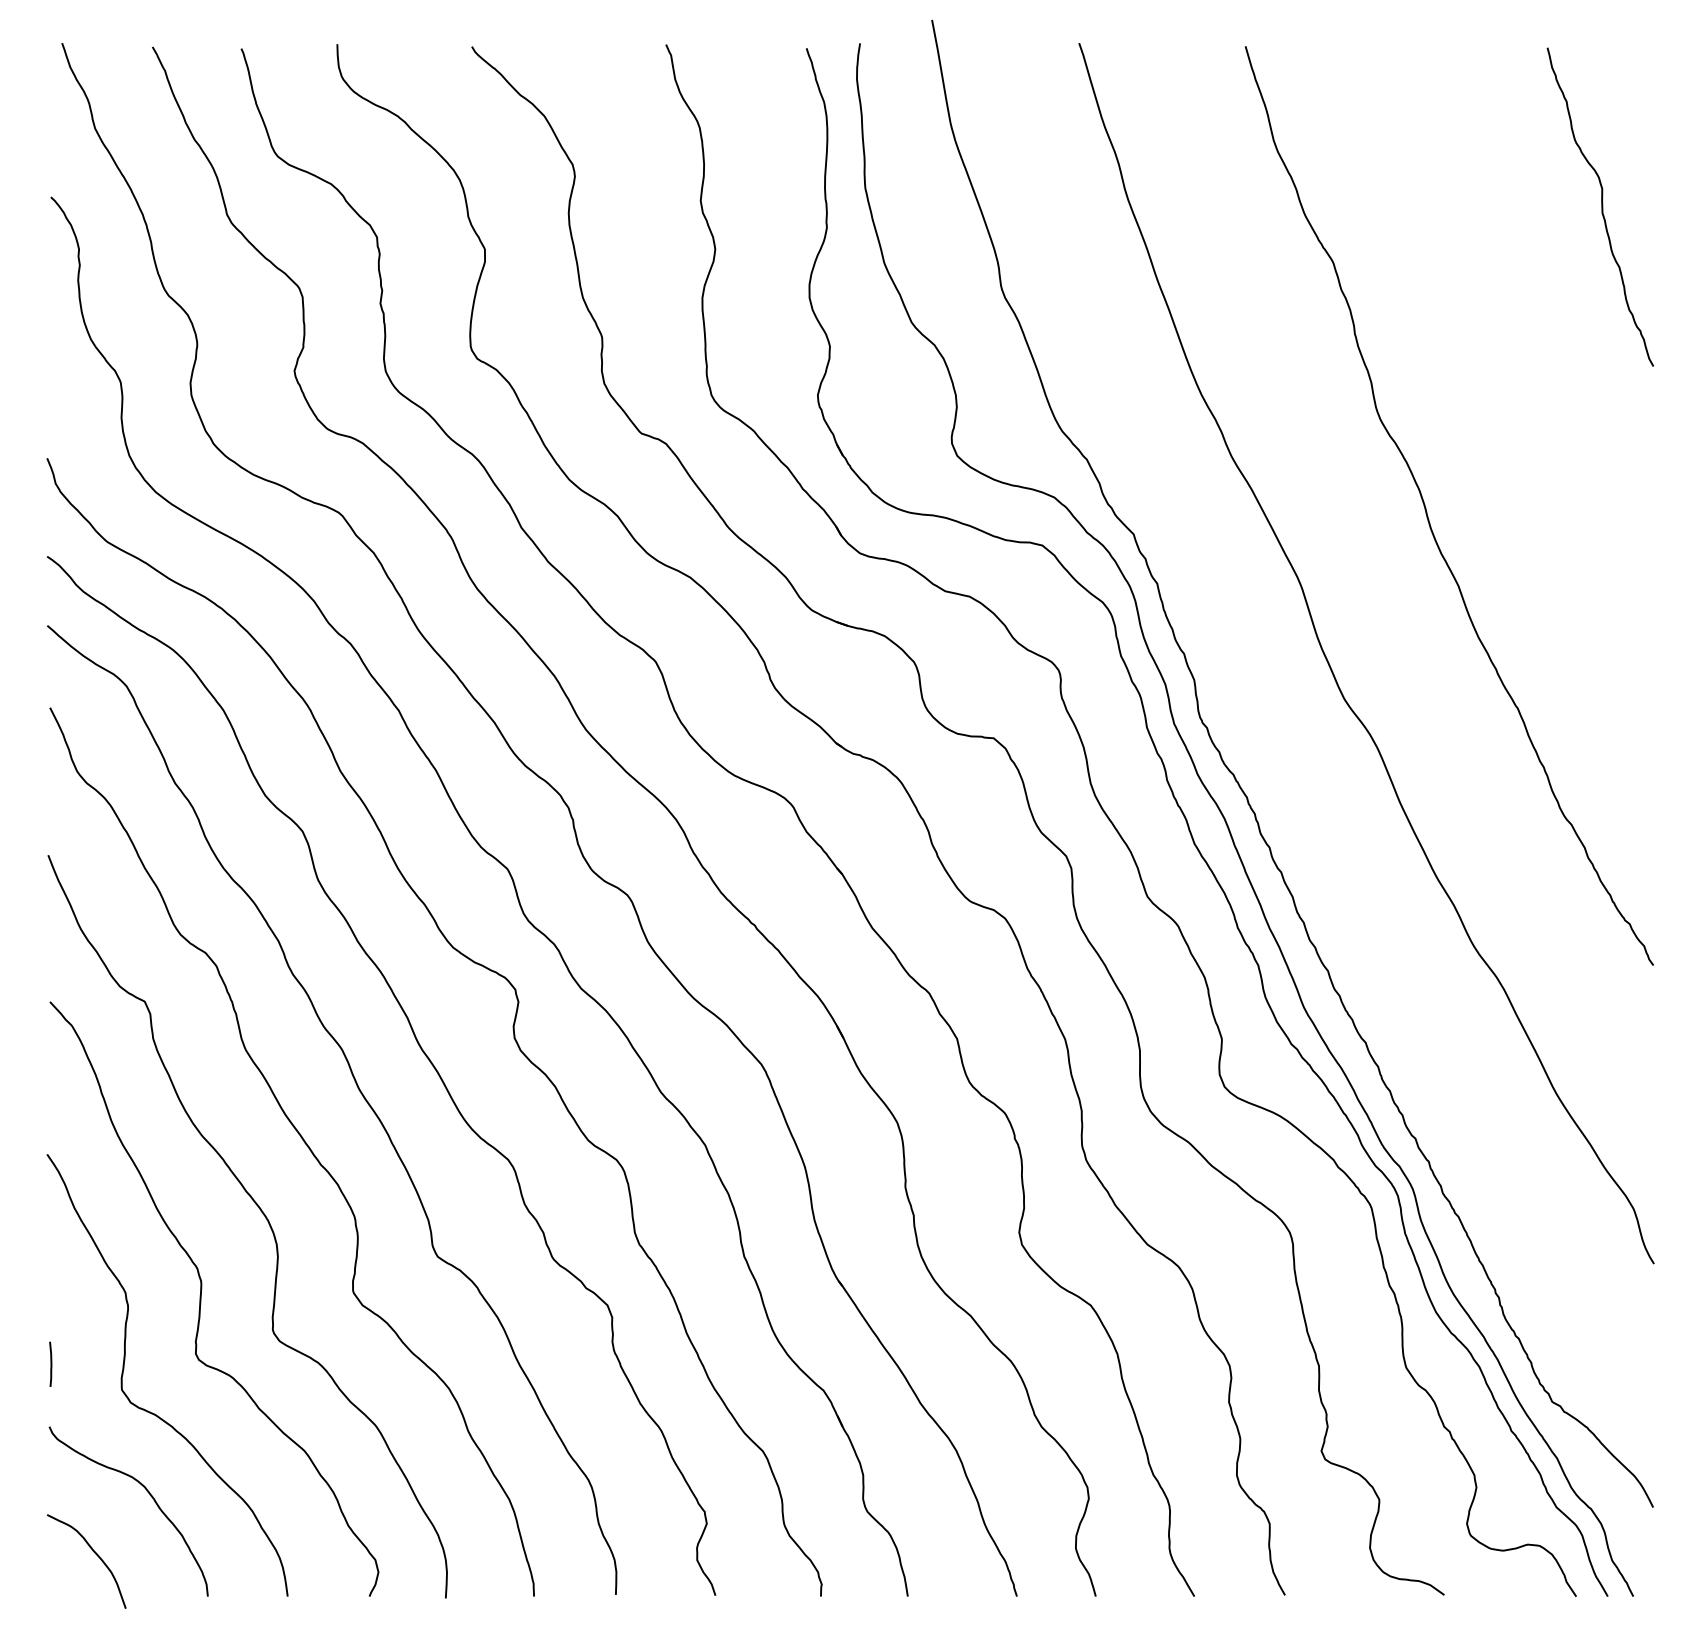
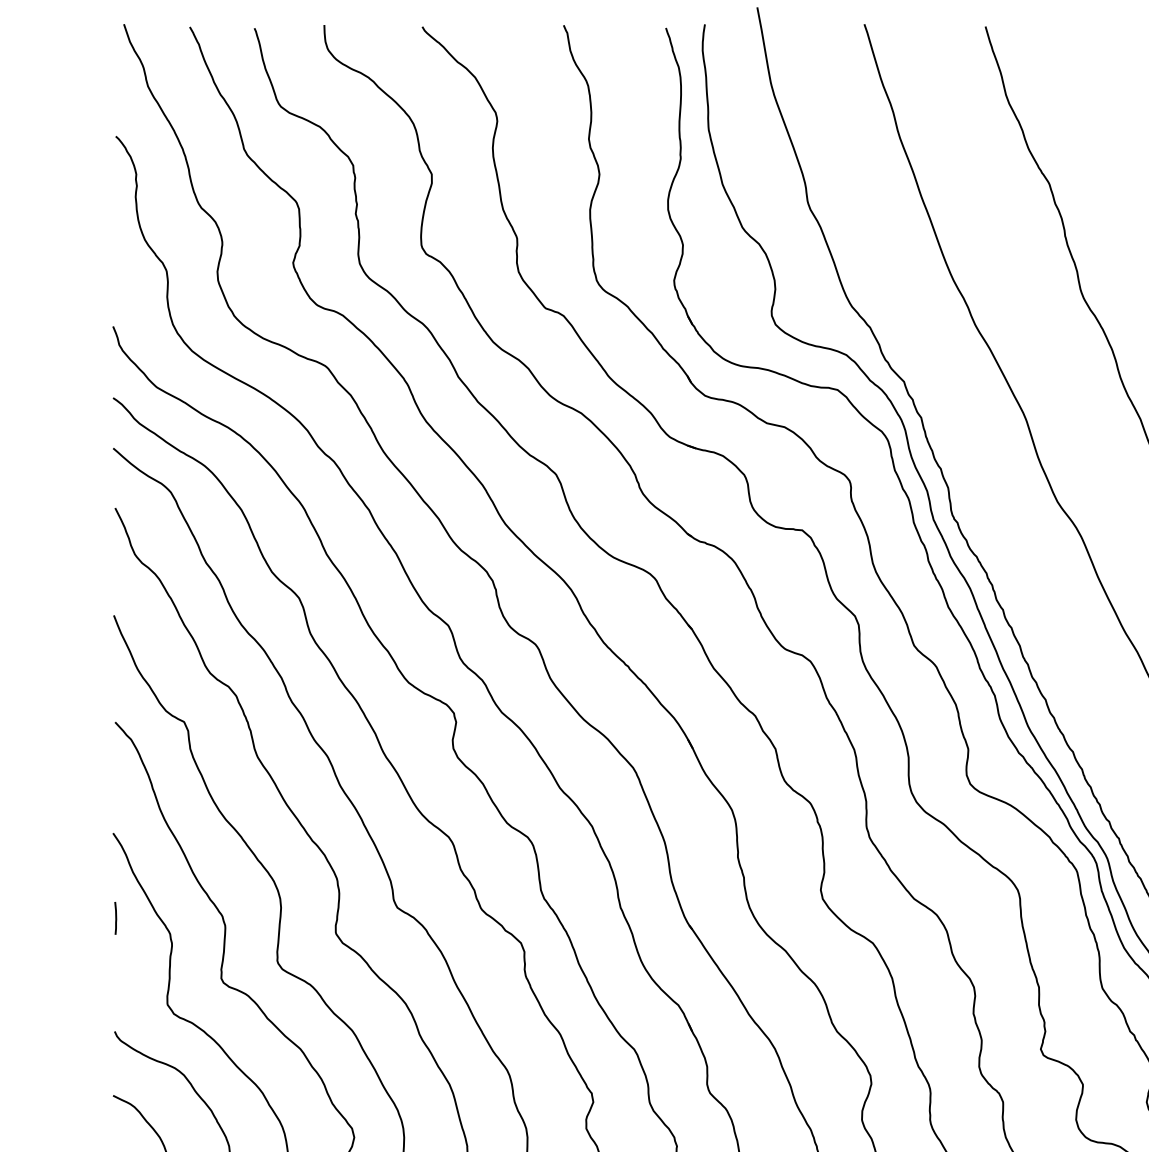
line: (50, 1363) -> (115, 917), moved

